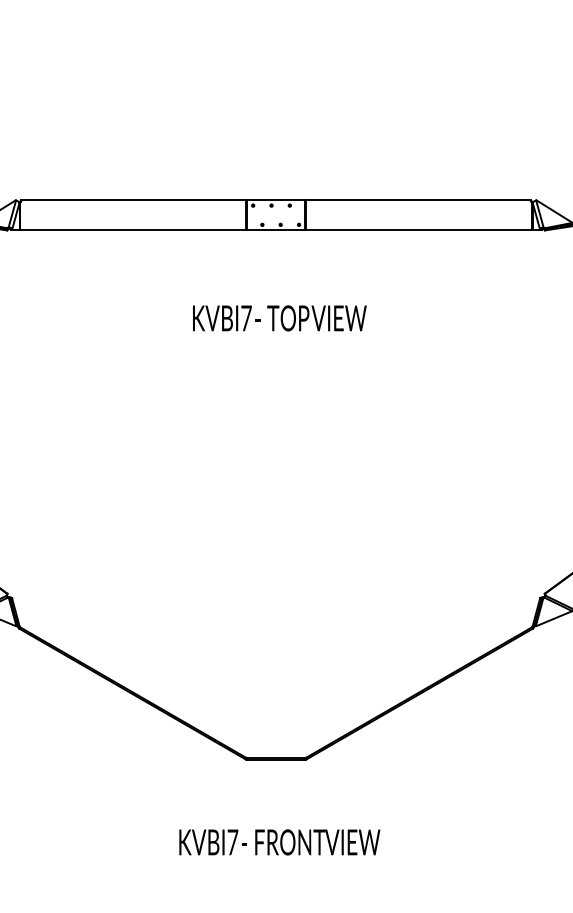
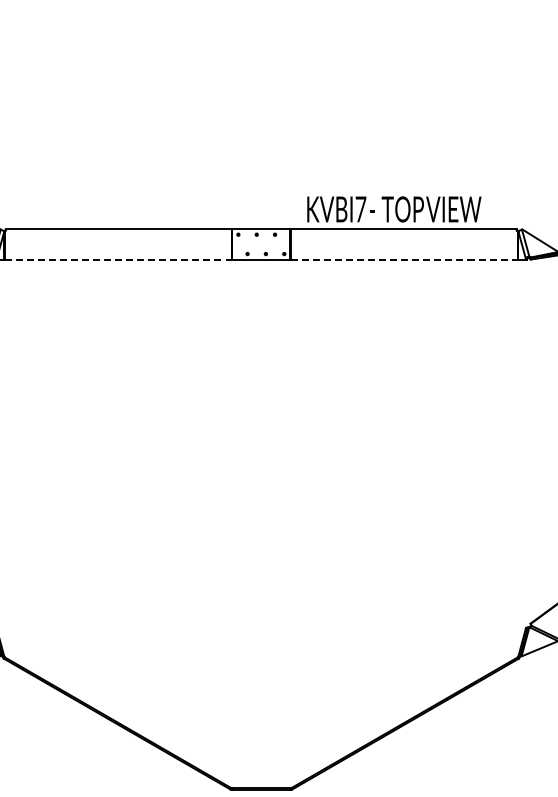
line: (133, 230) -> (118, 259), solid -> dashed
line: (419, 230) -> (405, 259), solid -> dashed
text: (279, 318) -> (394, 209), moved

